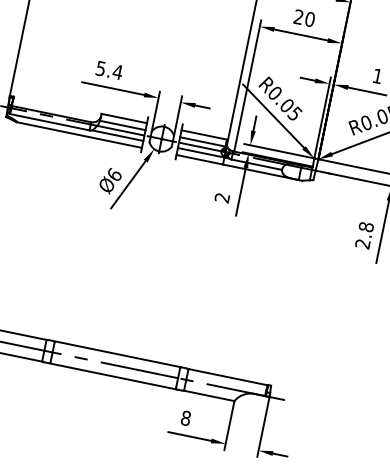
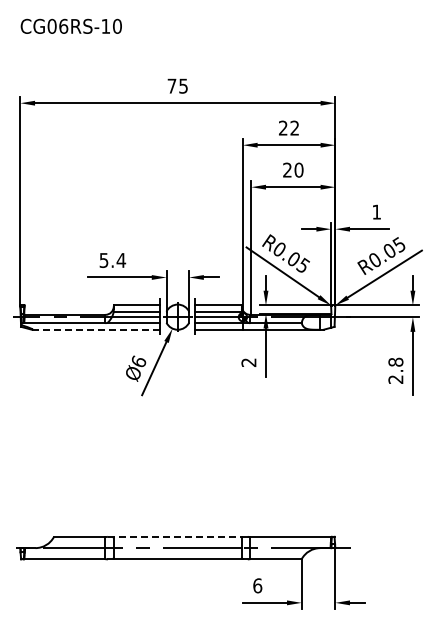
line: (79, 134) -> (96, 329), solid -> dashed
line: (115, 353) -> (175, 536), solid -> dashed
text: (185, 417) -> (257, 585), 8 -> 6

